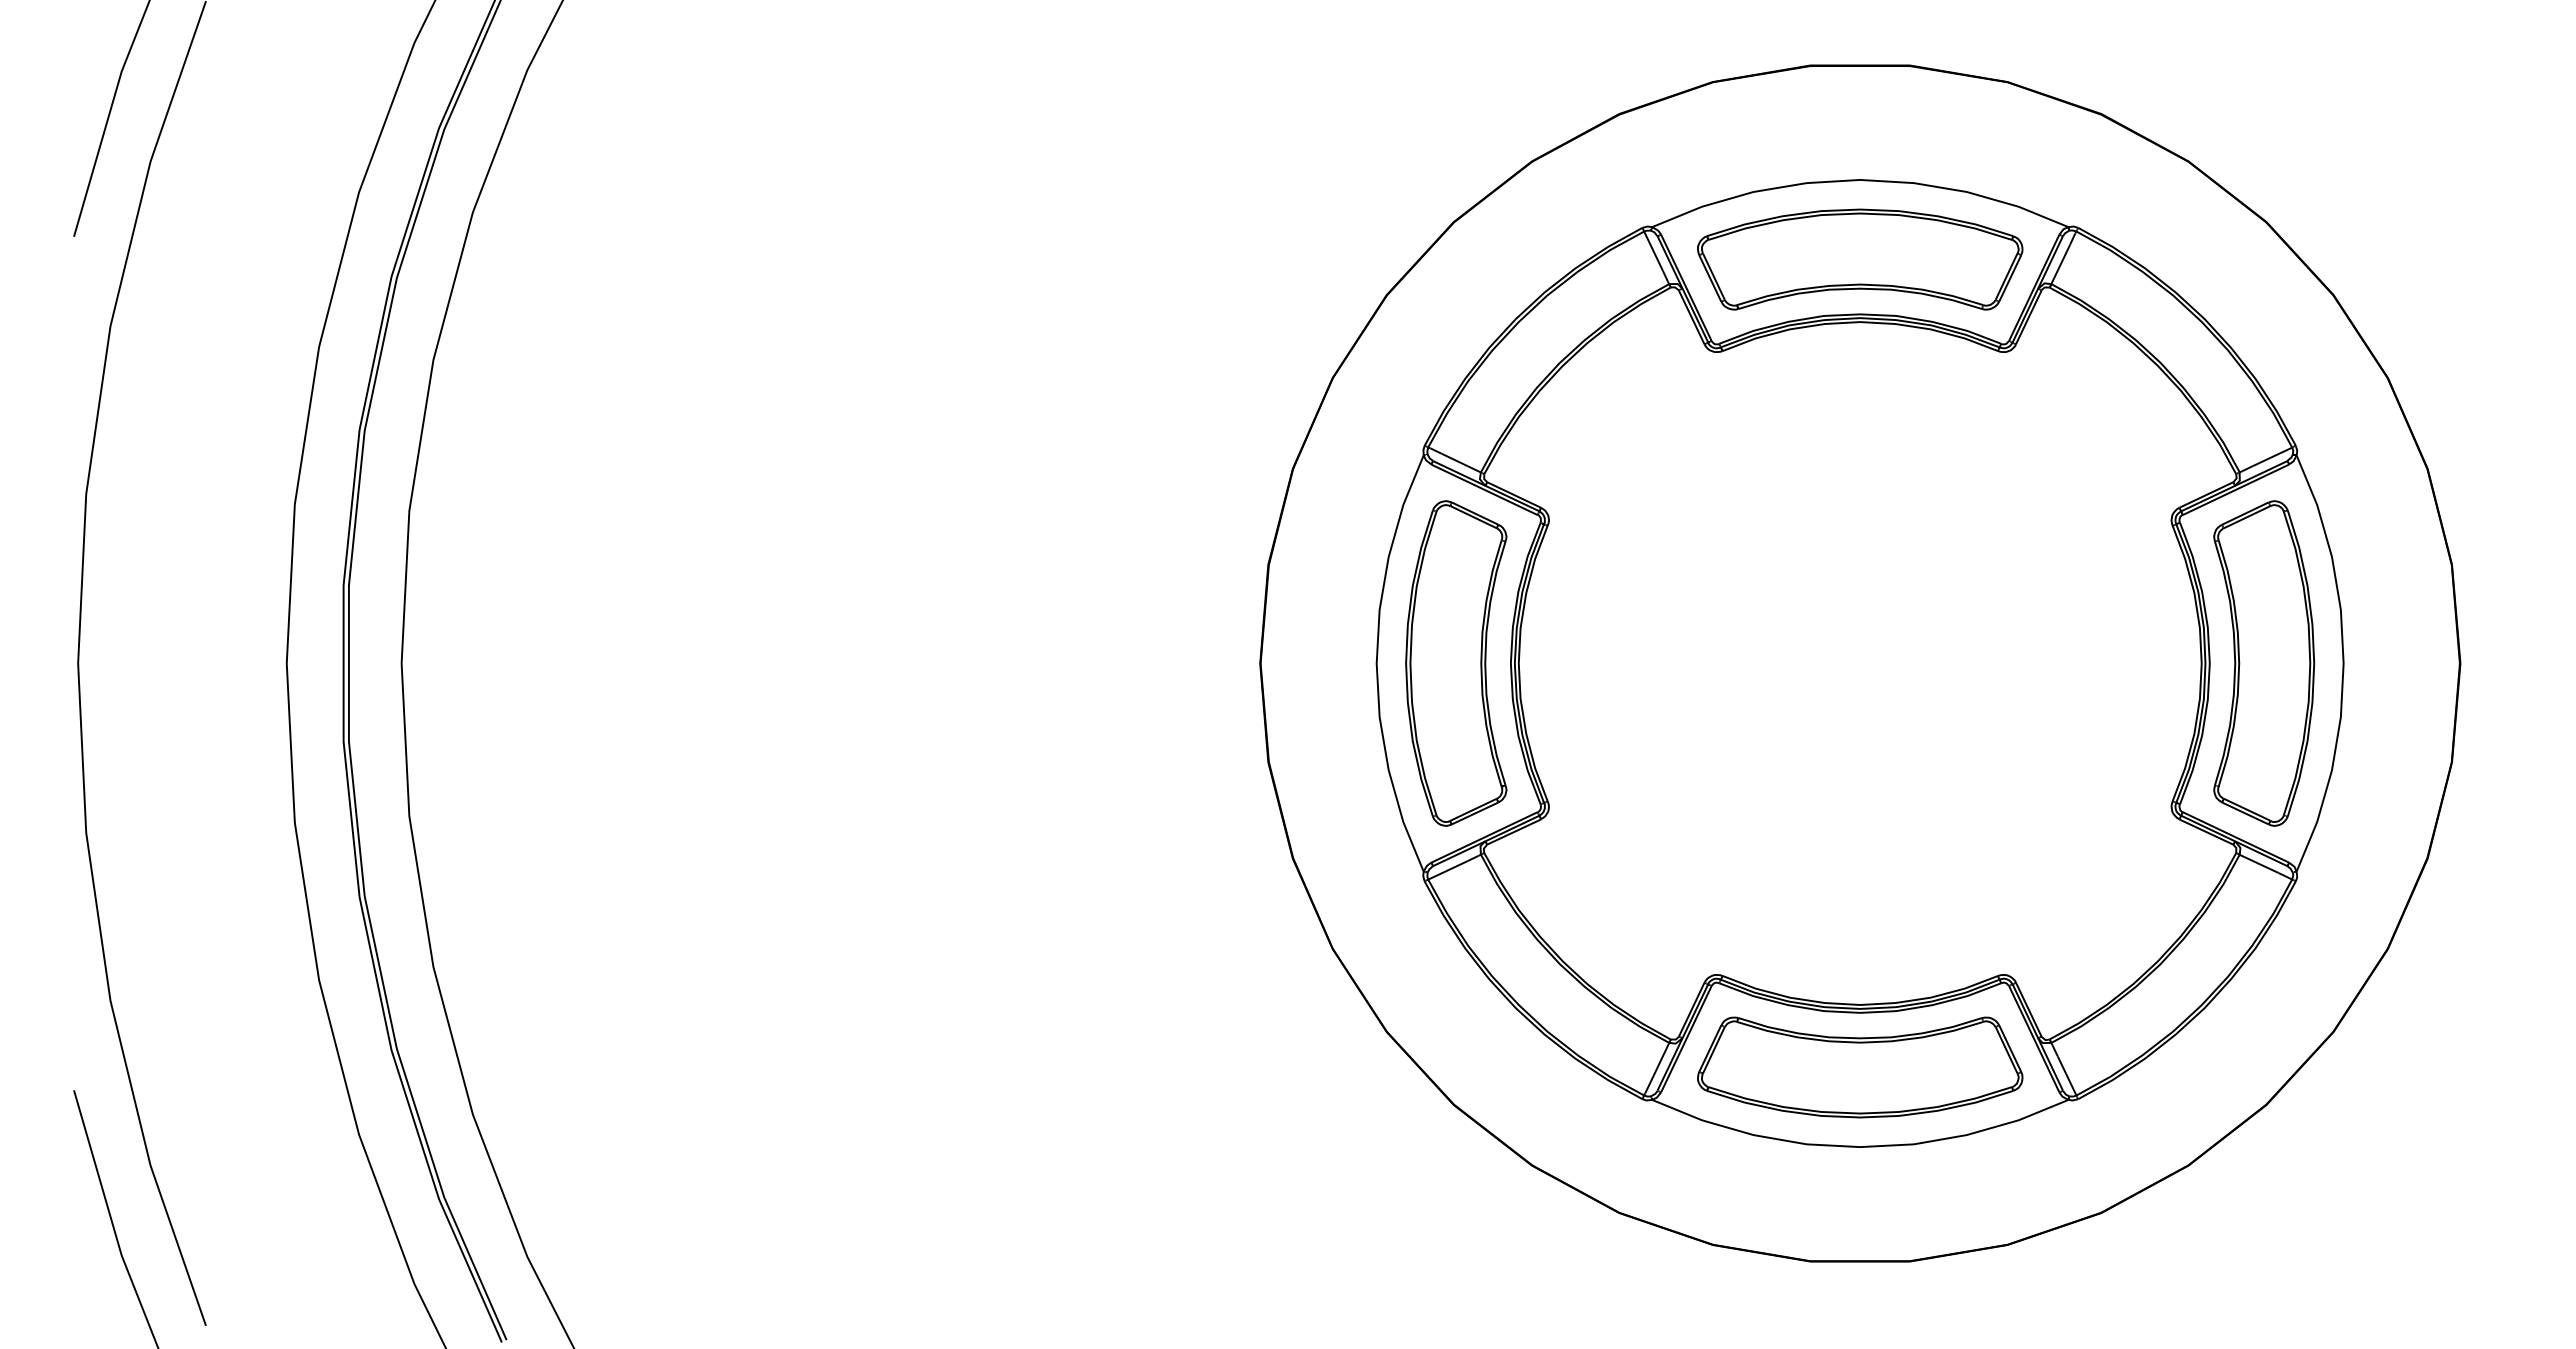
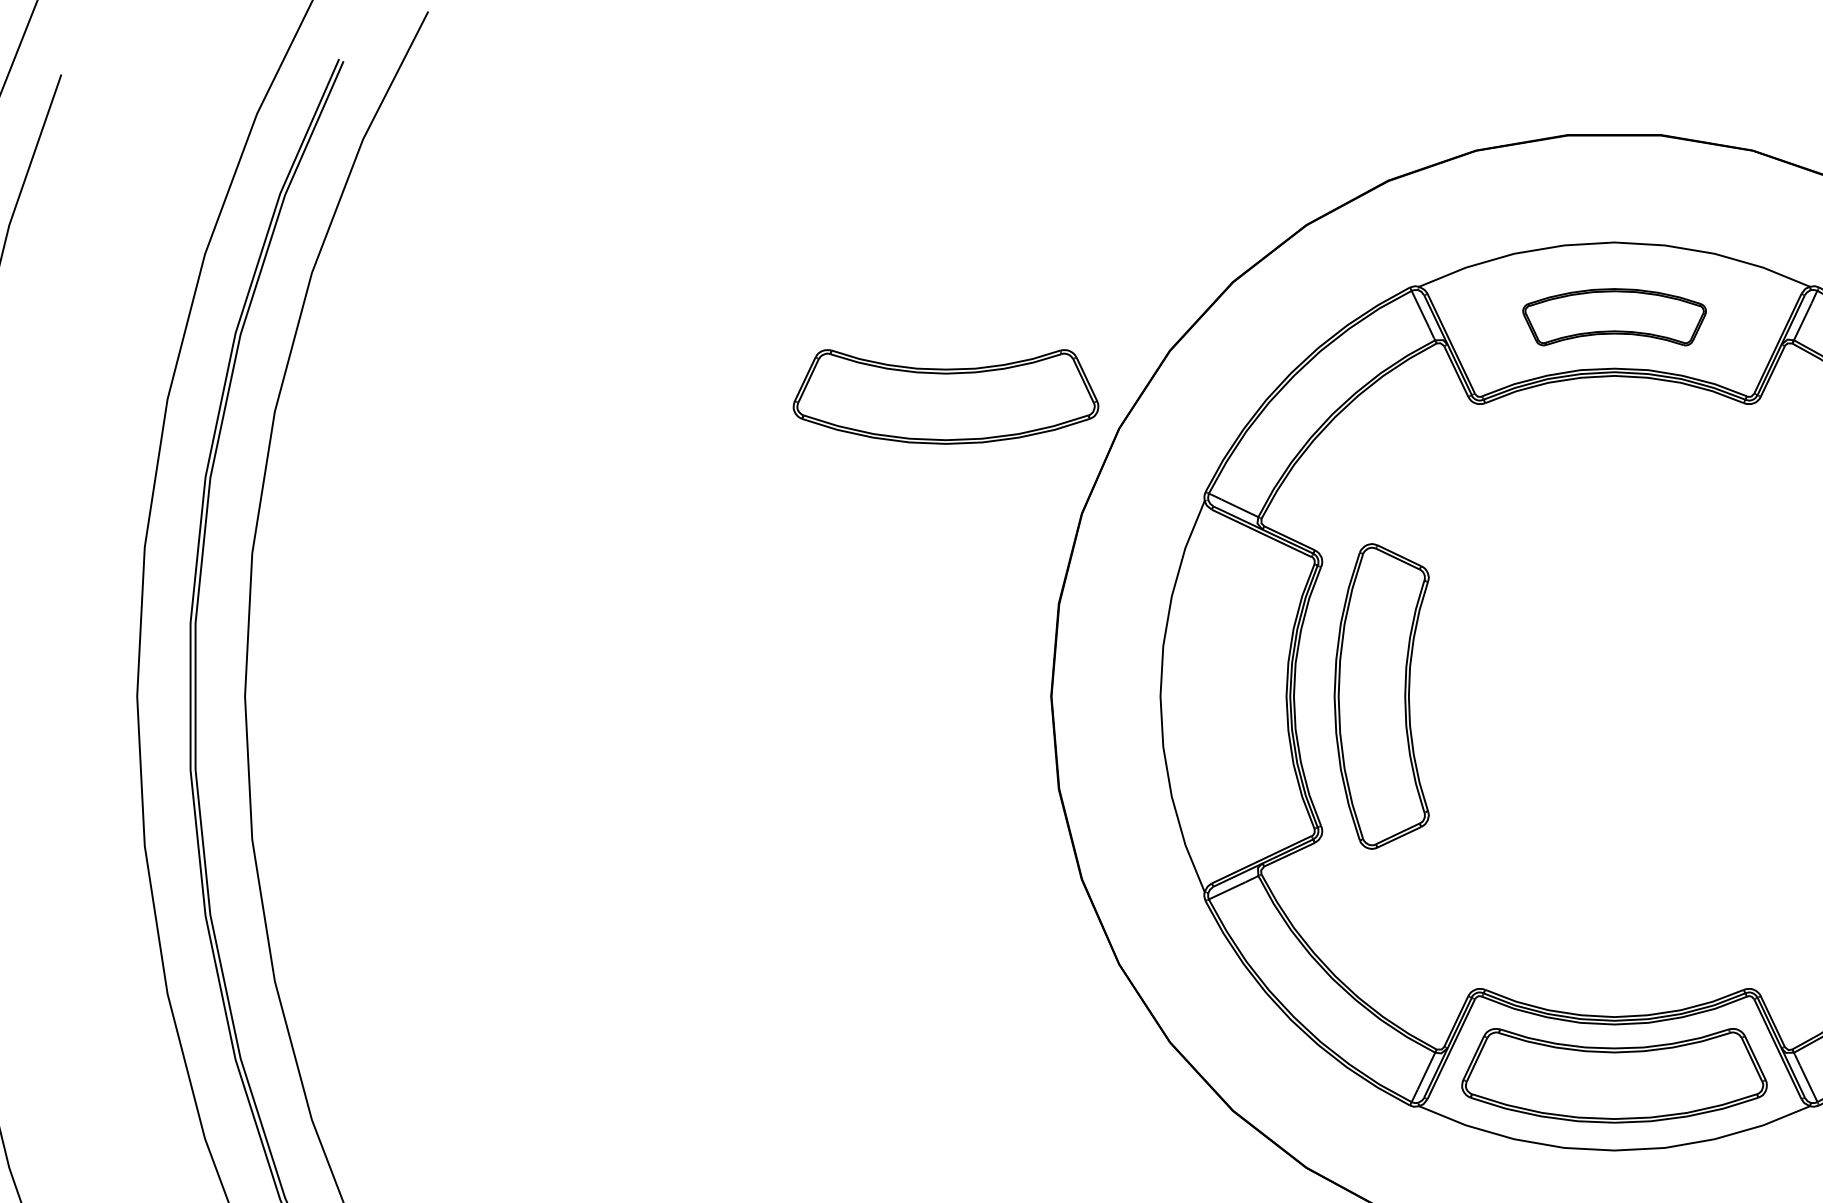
part: (1860, 259) -> (1614, 317), size x0.6
part: (1148, 344) -> (946, 396), added
part: (1456, 663) -> (1381, 696), moved

